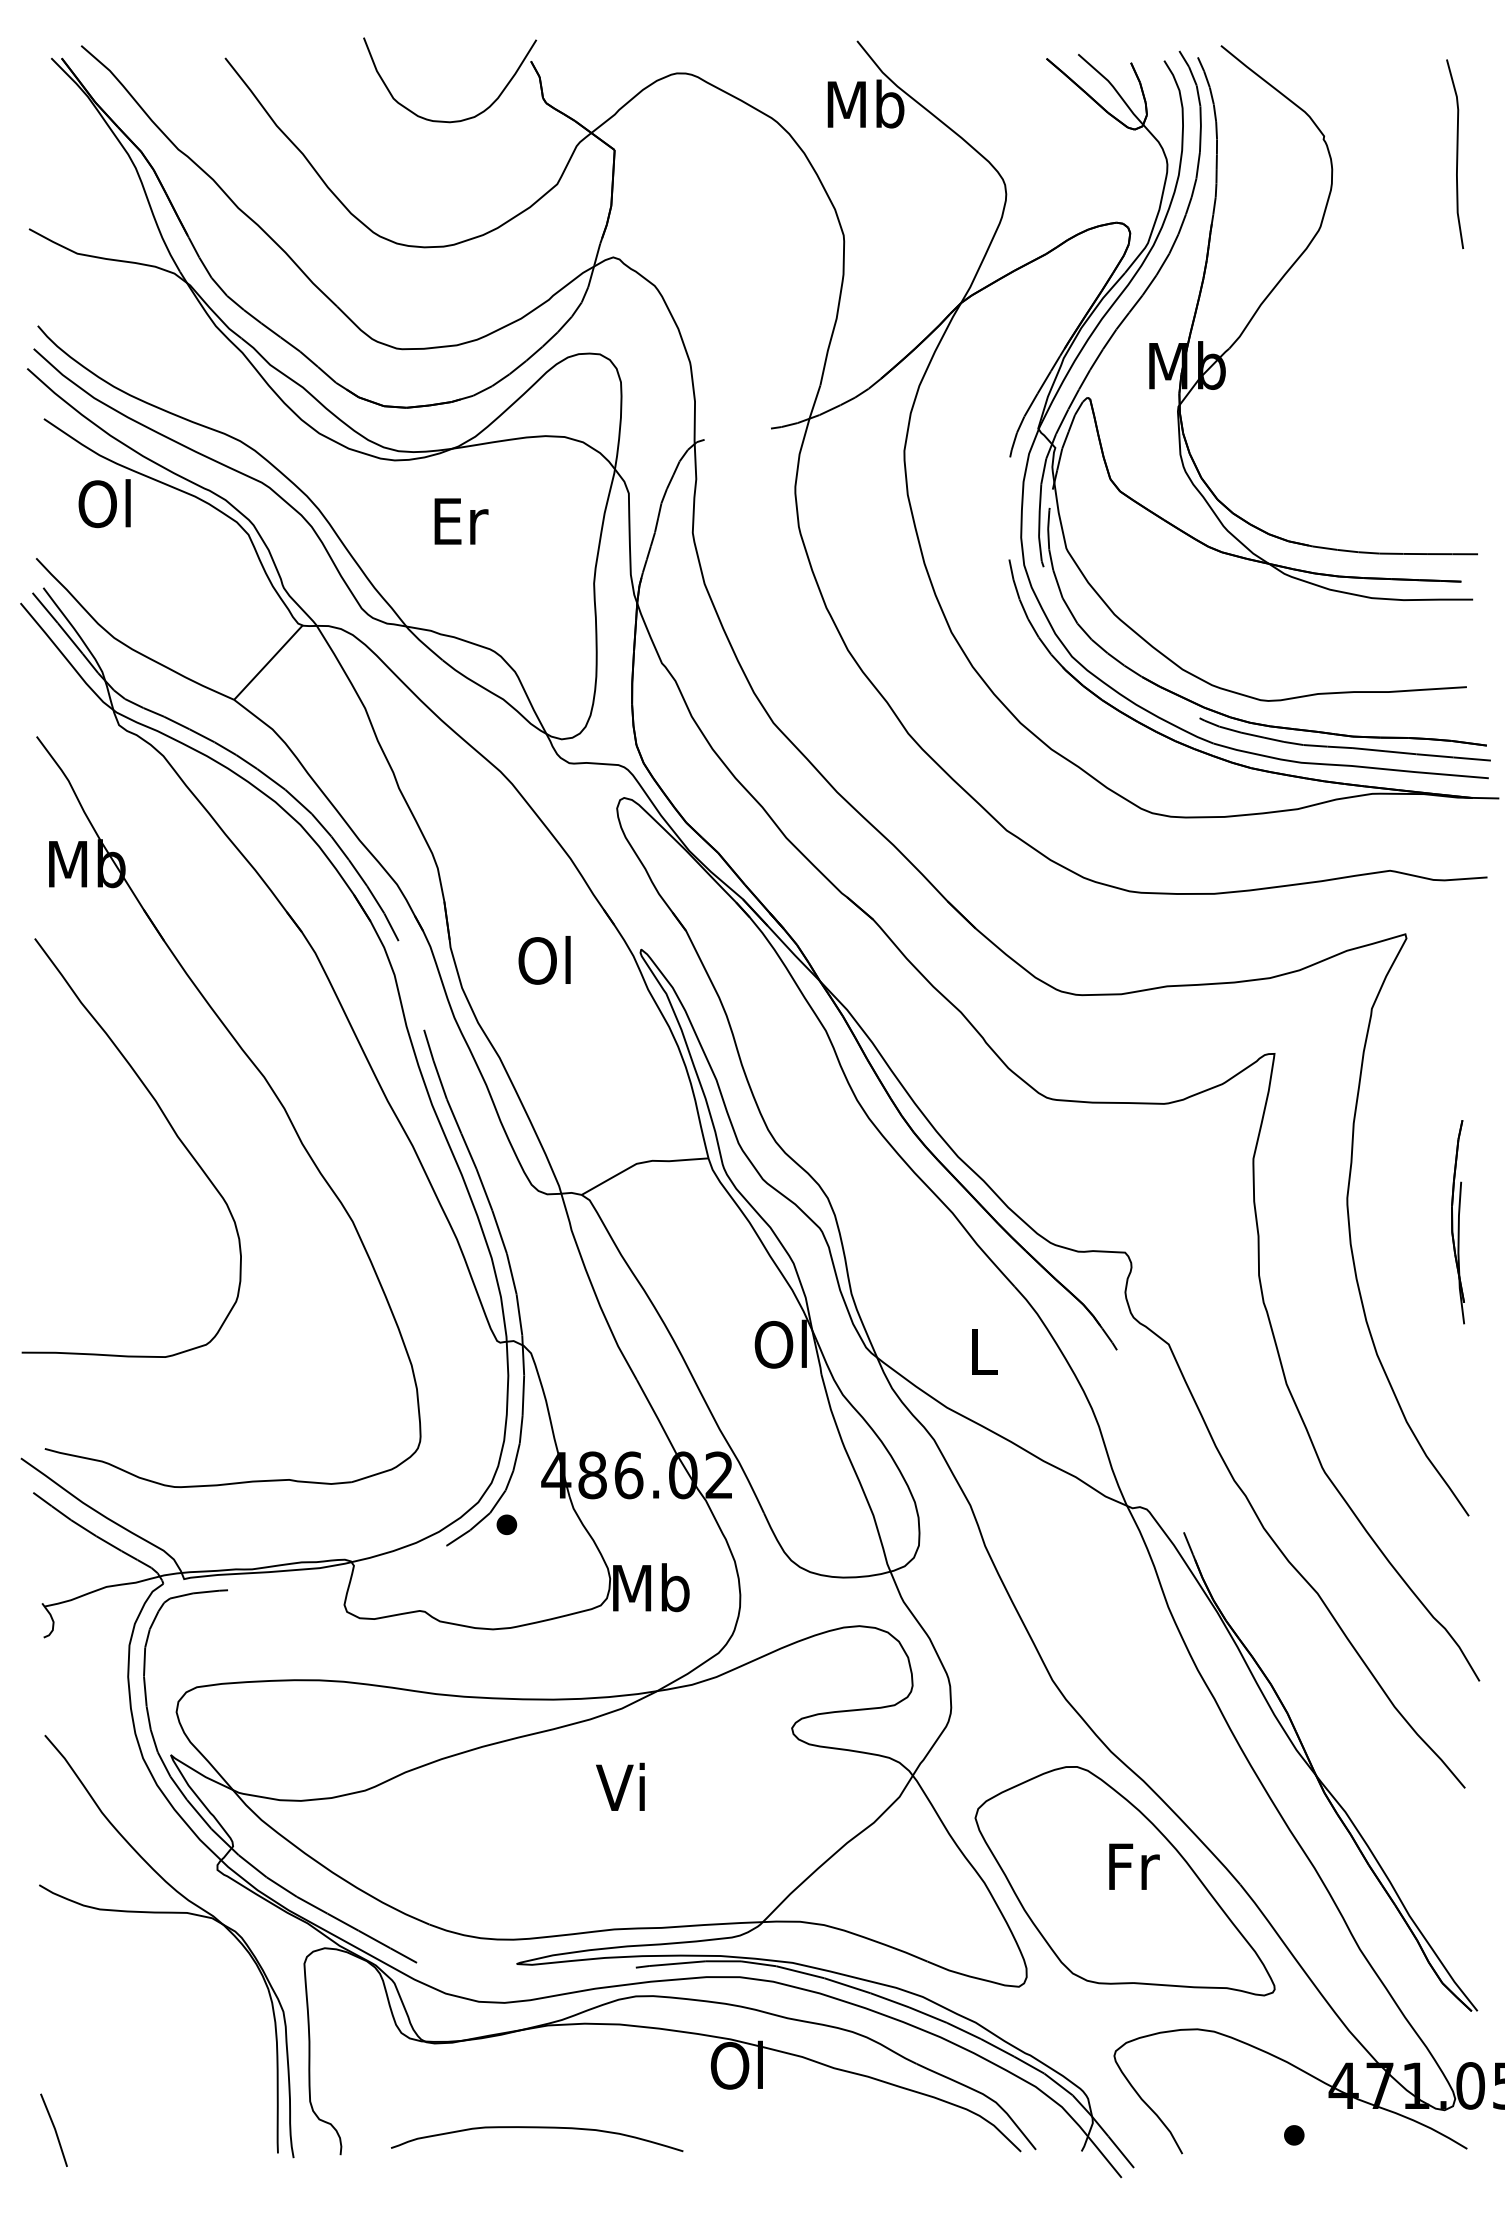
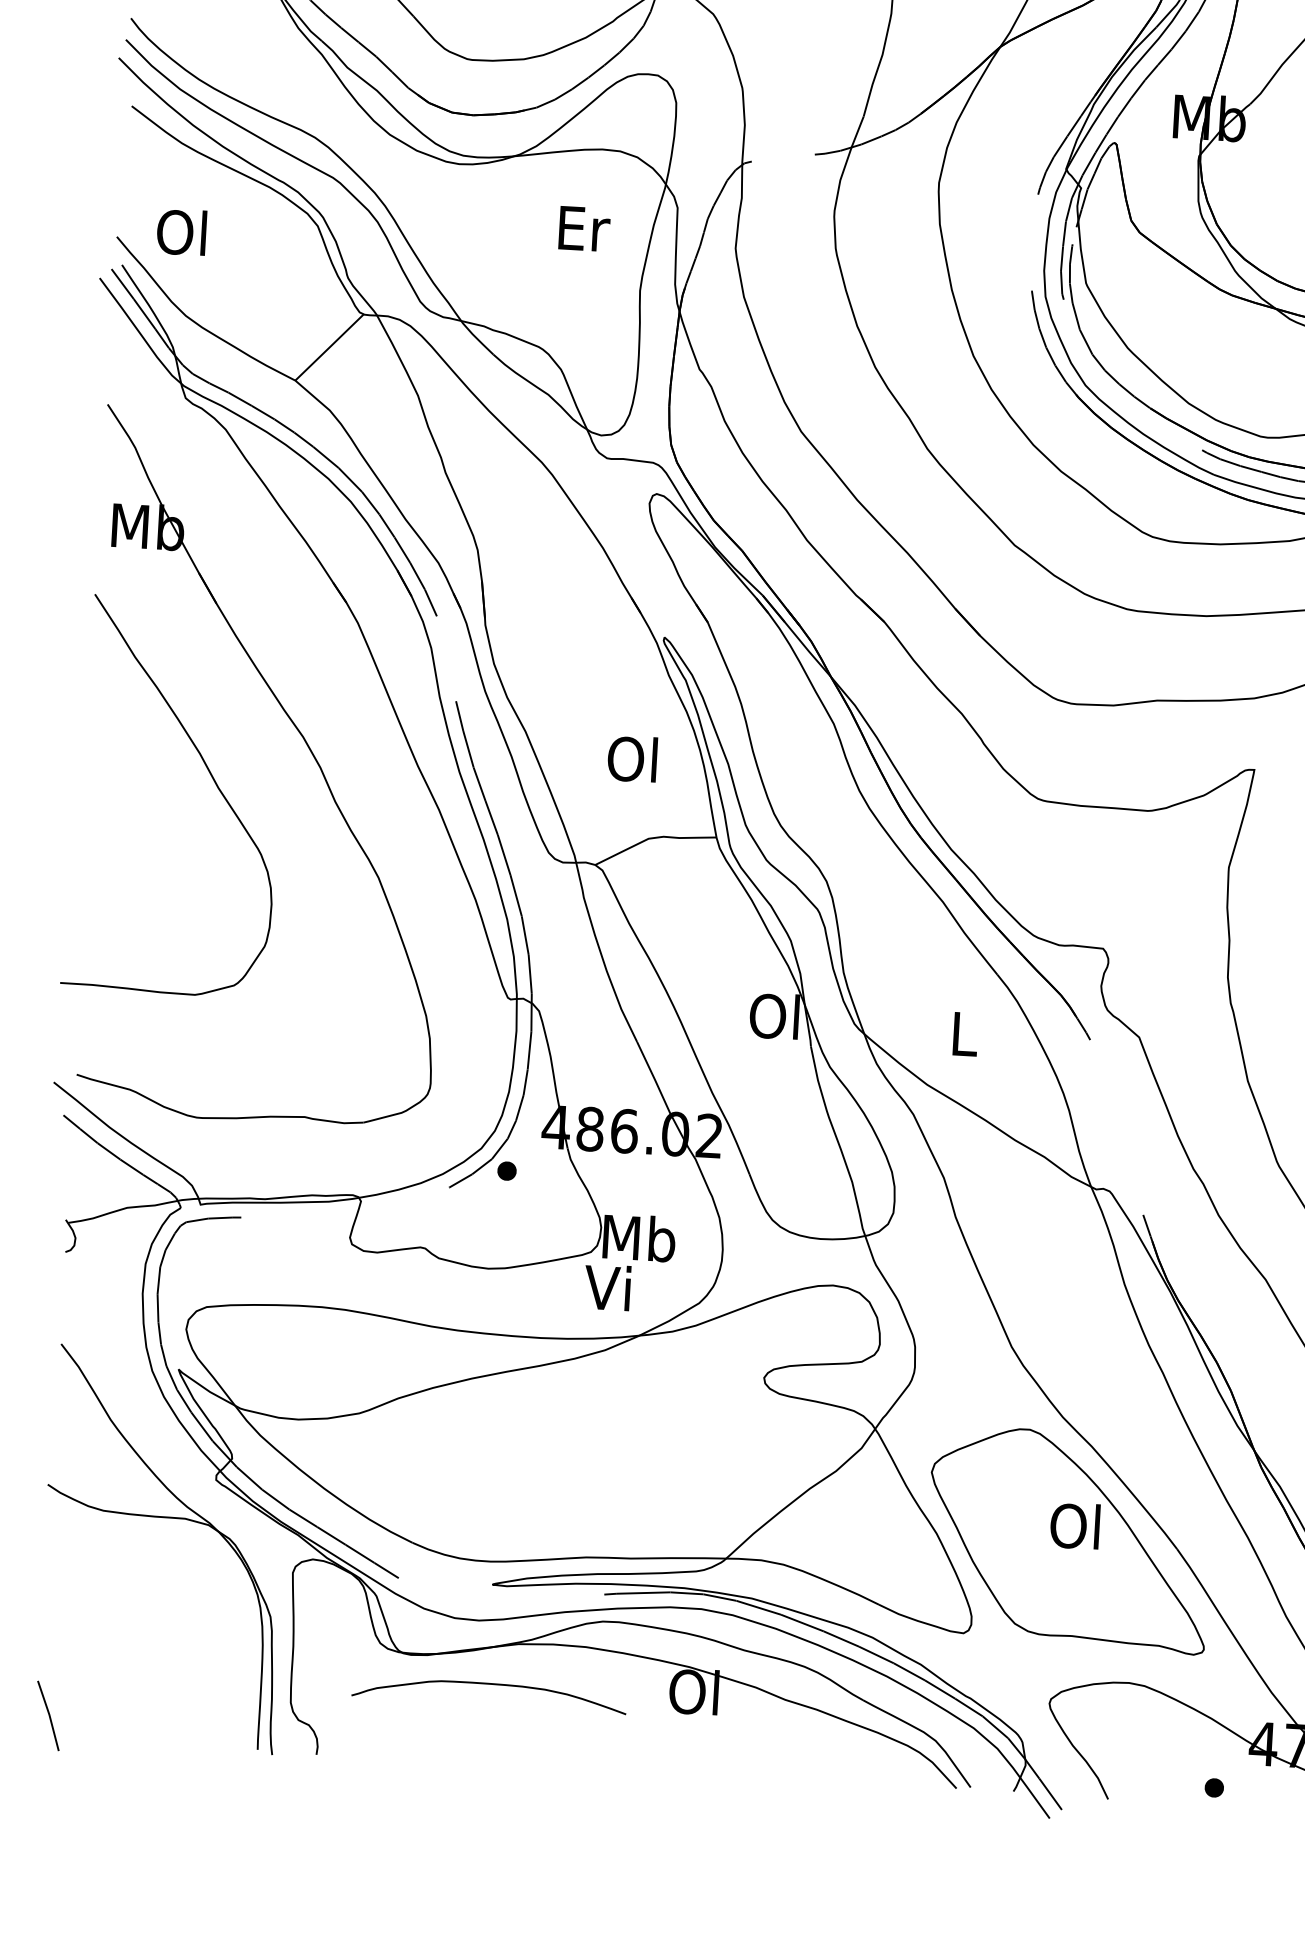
text: (104, 503) -> (181, 232), moved
text: (461, 521) -> (584, 229), moved
text: (544, 960) -> (632, 759), moved
text: (620, 1786) -> (607, 1287), moved
text: (1131, 1865) -> (1075, 1525), Fr -> Ol
curve: (537, 2128) -> (490, 1684), moved

